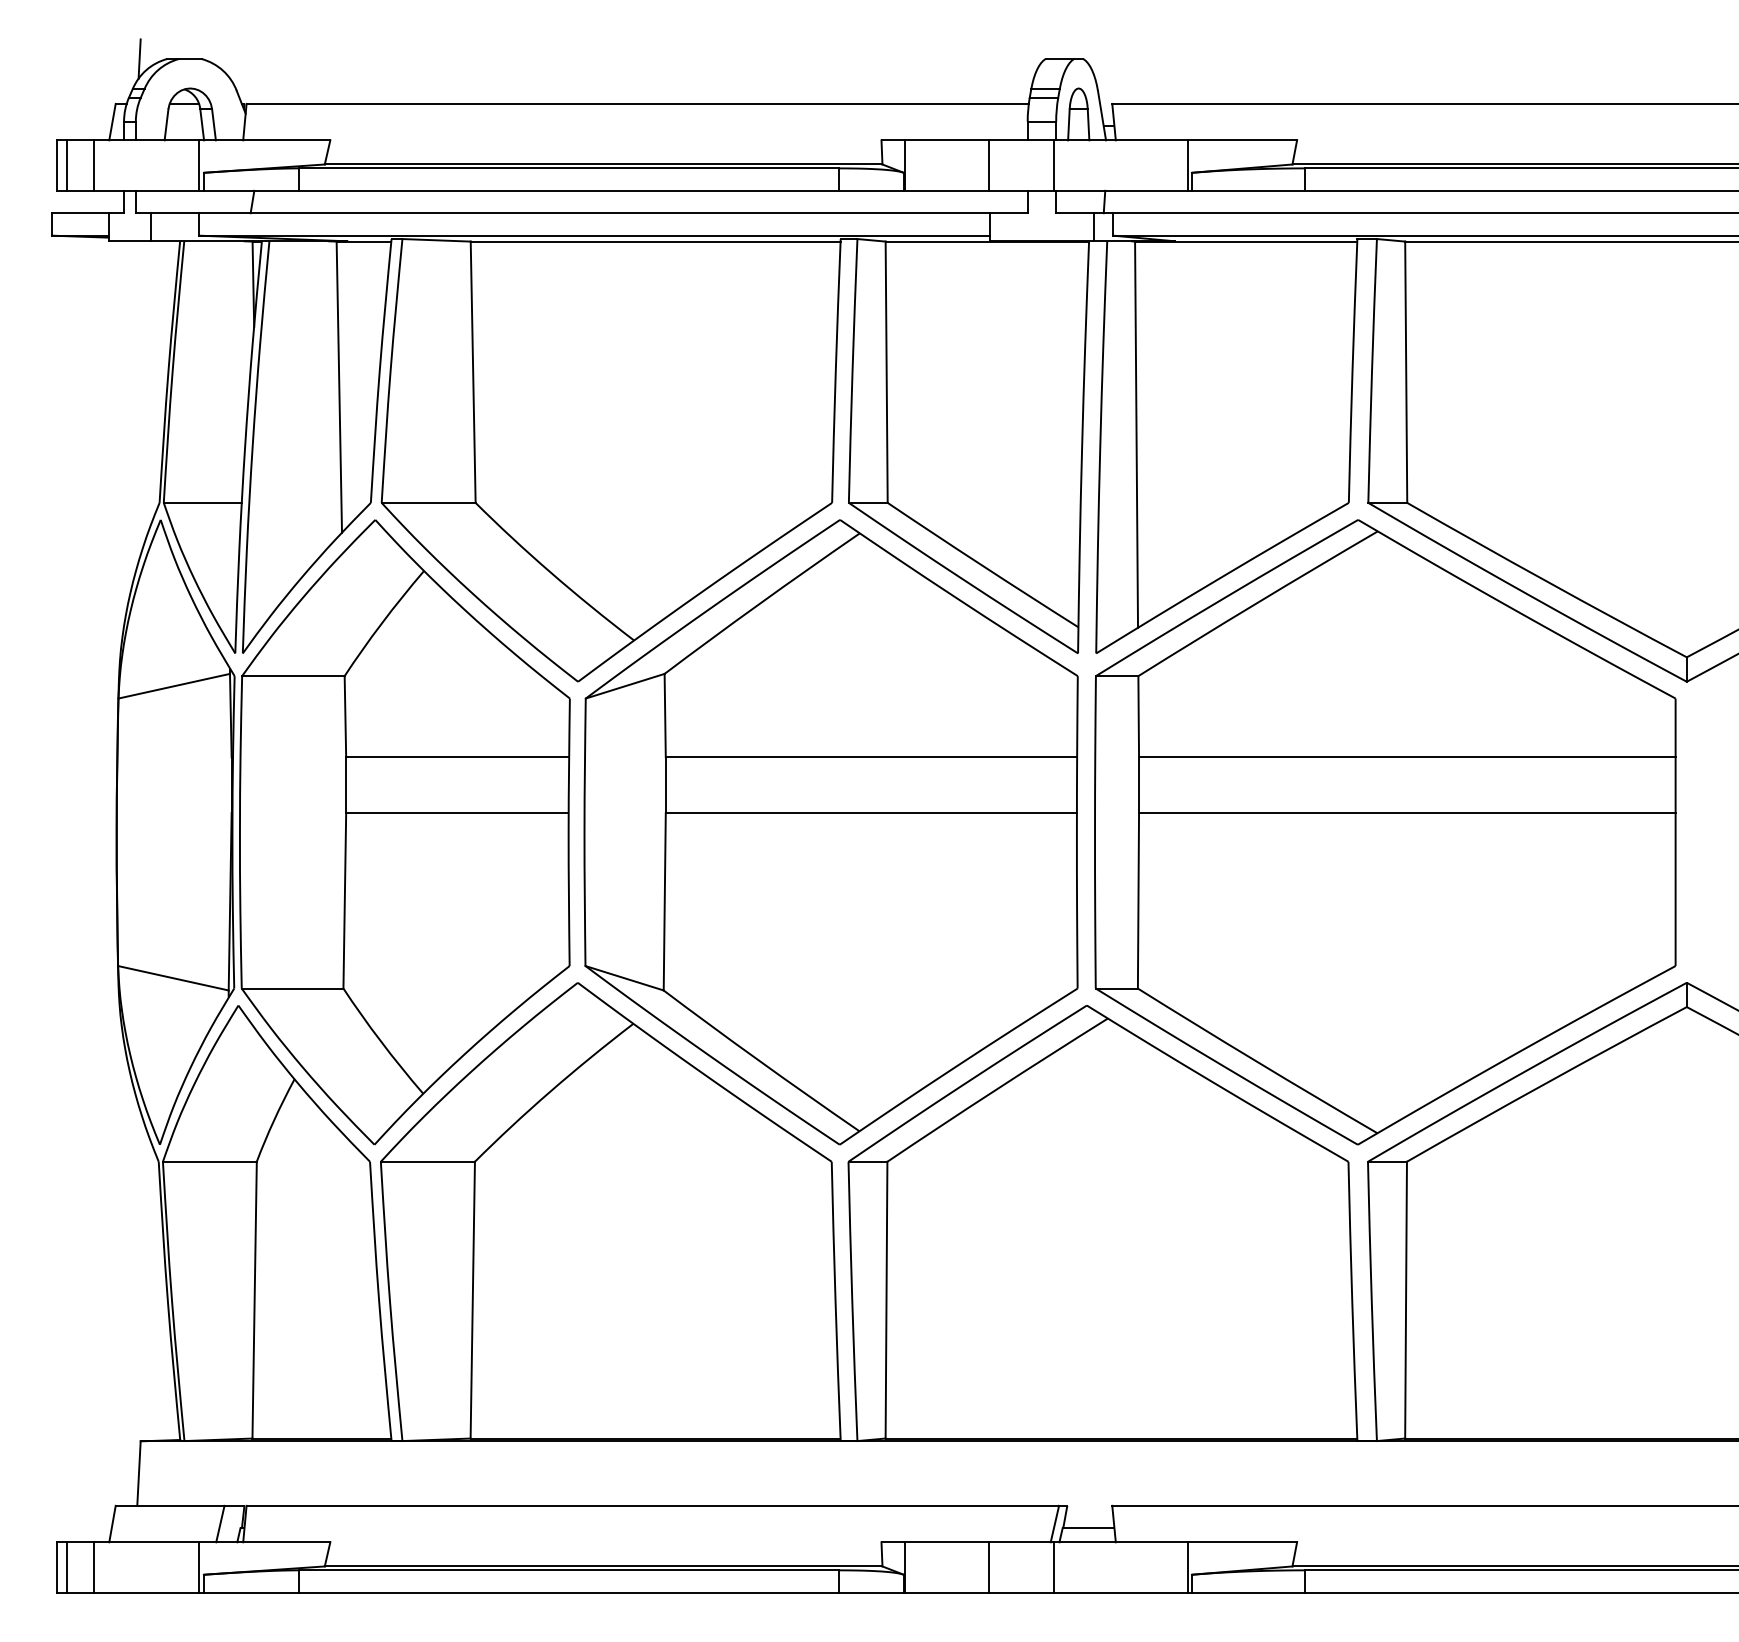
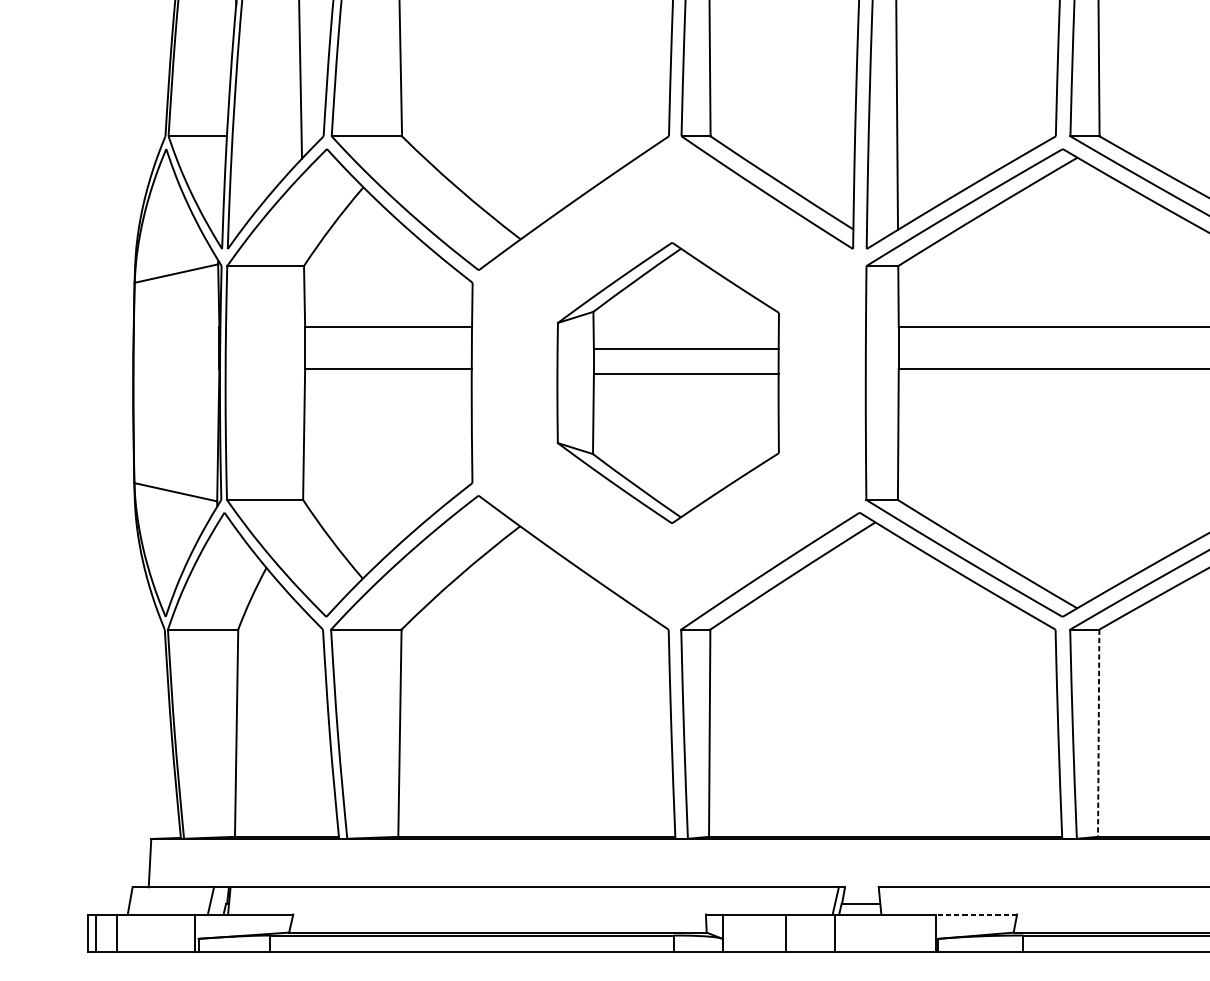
part: (830, 832) -> (667, 383), size x0.6
line: (1406, 1300) -> (1099, 733), solid -> dashed
line: (1242, 1542) -> (976, 914), solid -> dashed

